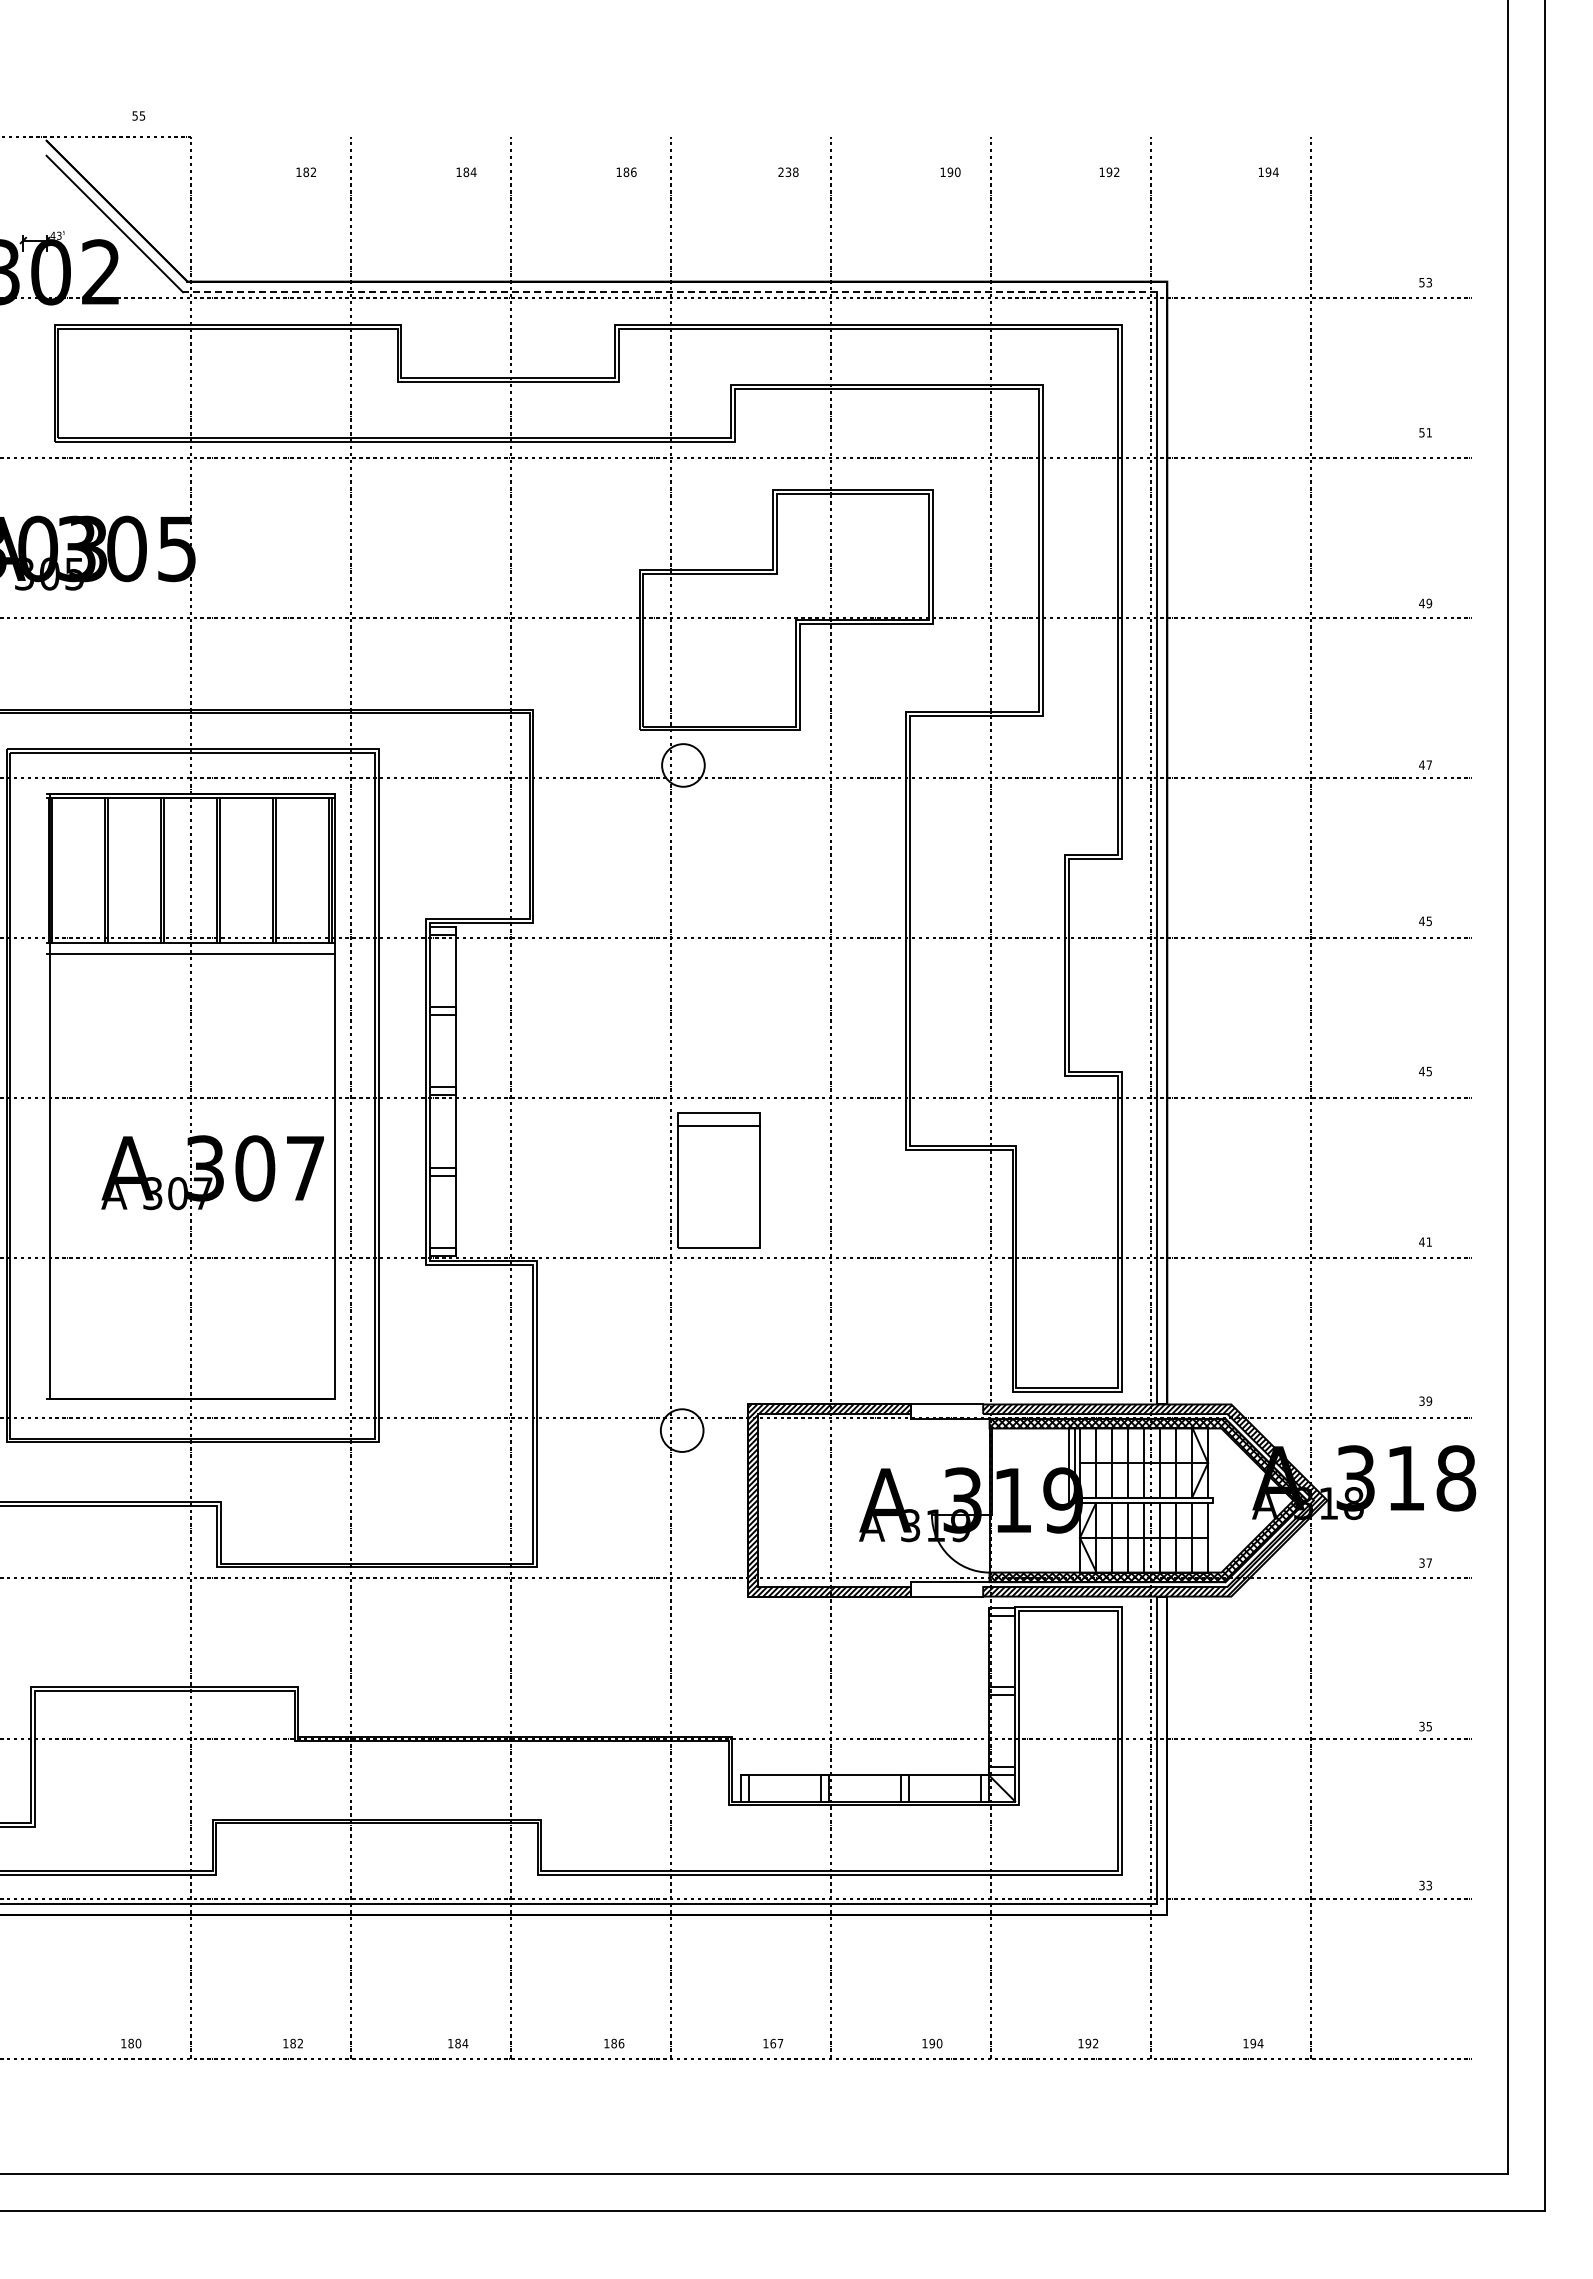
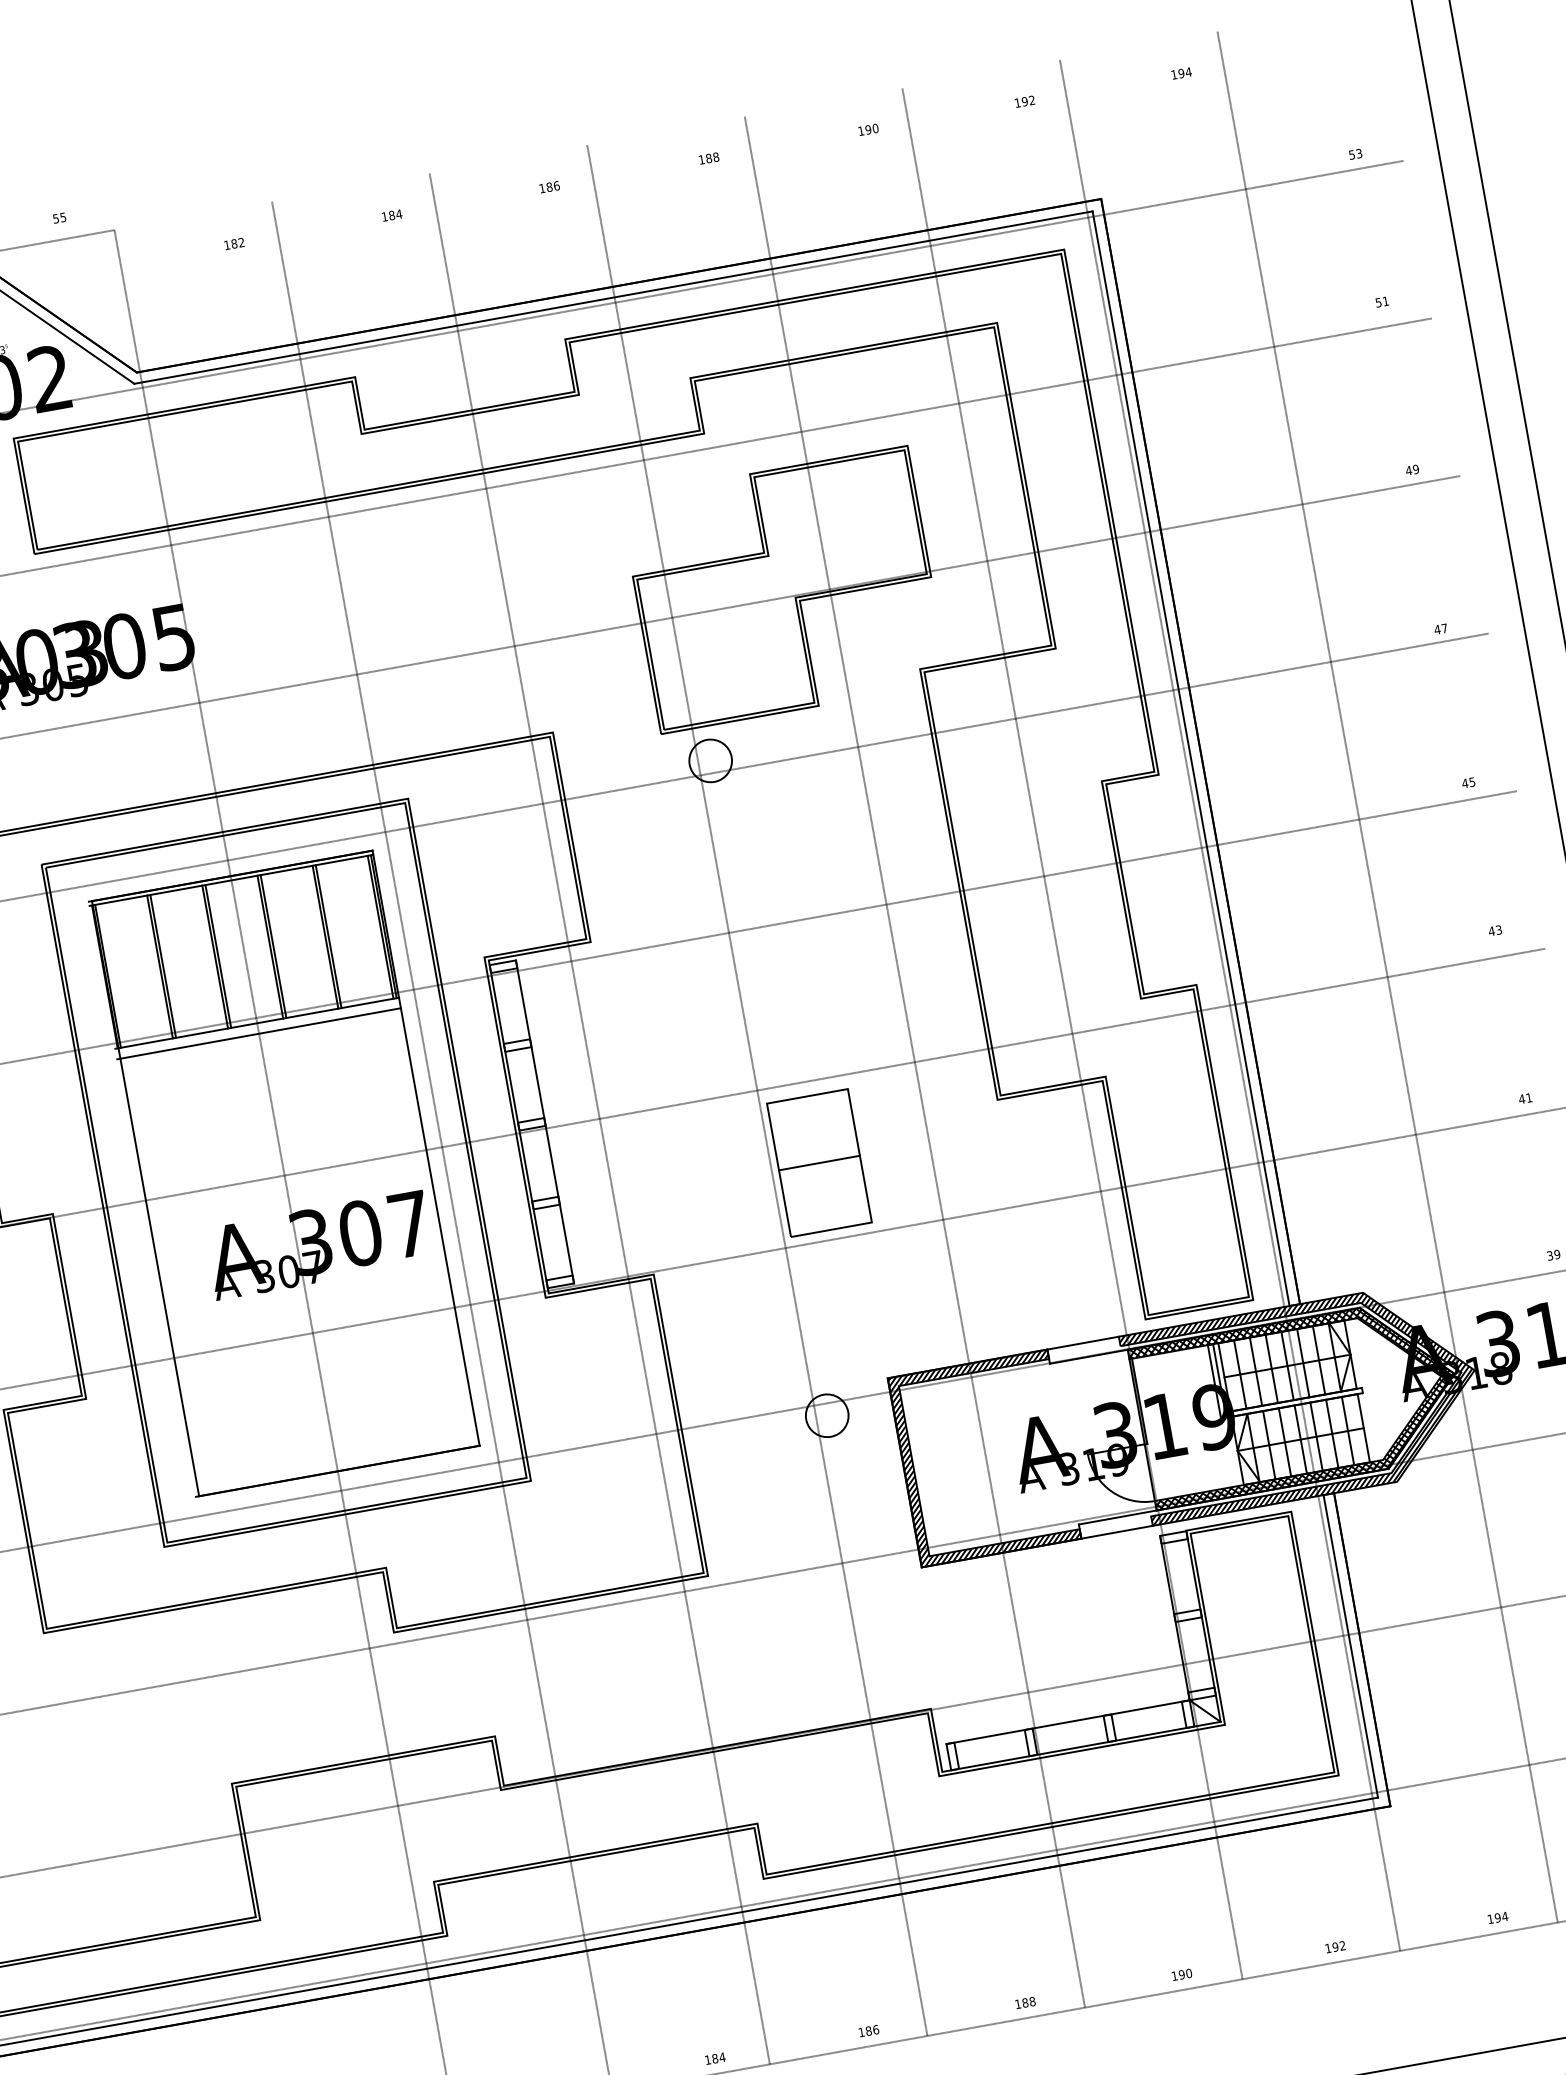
text: (784, 172) -> (705, 159), 238 -> 188
line: (669, 292) -> (613, 297), dashed -> solid
text: (1428, 1070) -> (1497, 929), 45 -> 43
line: (719, 1125) -> (819, 1163), moved
text: (776, 2043) -> (1028, 2002), 167 -> 188

